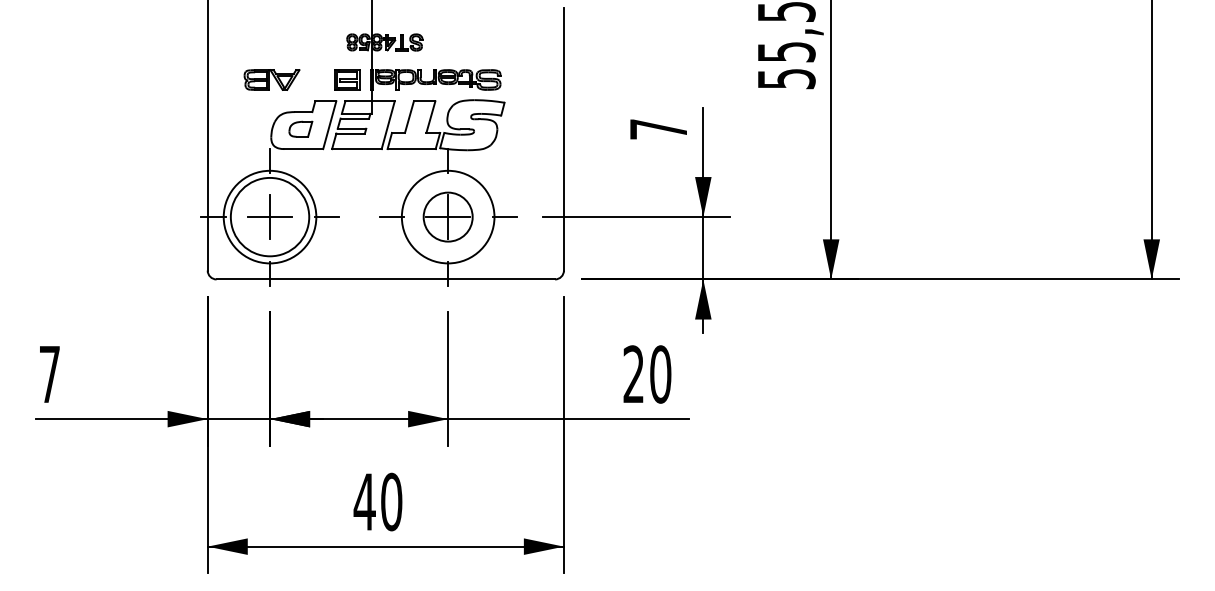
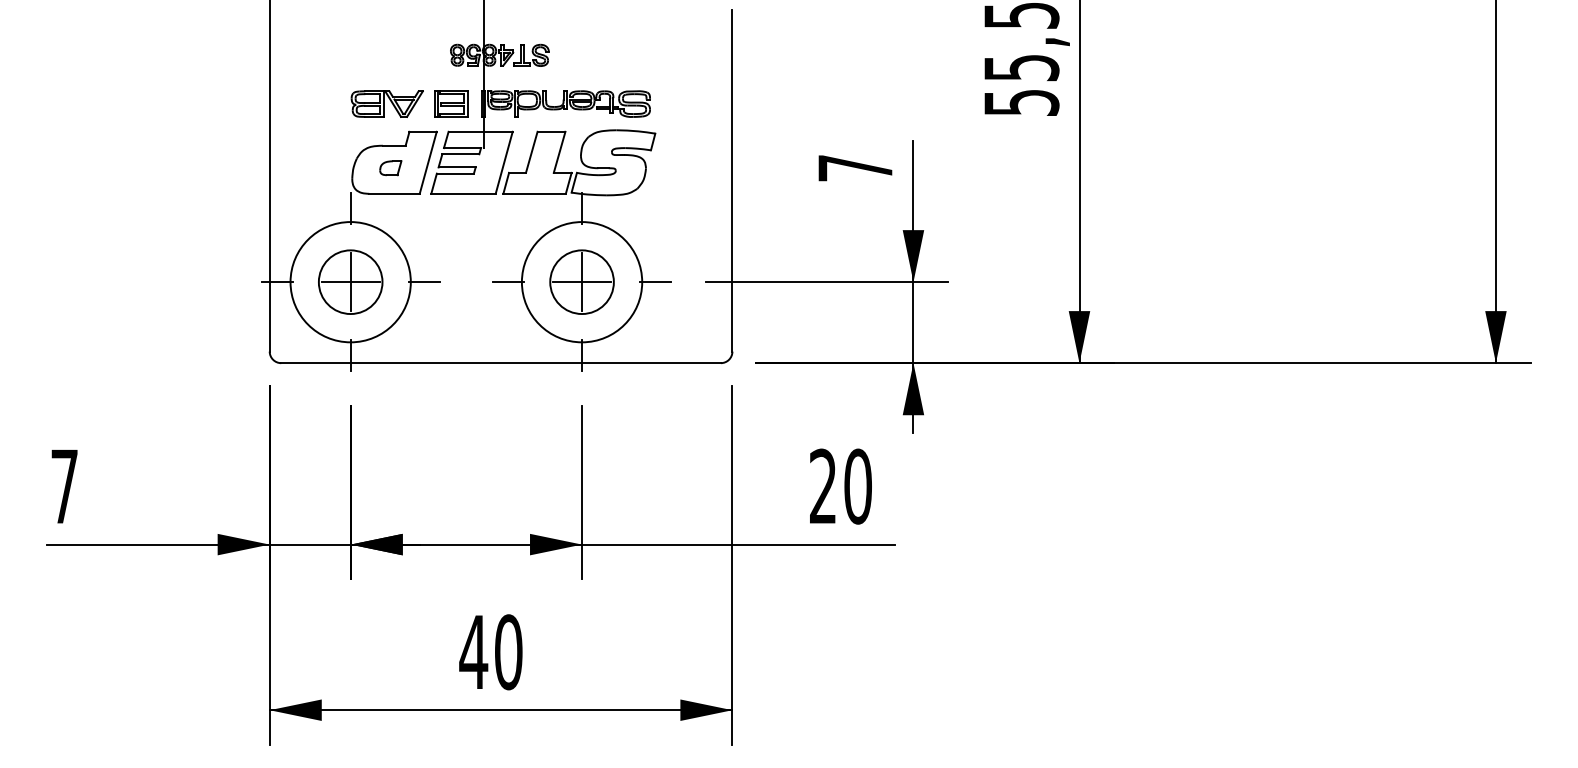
part: (271, 79) -> (386, 103), moved
part: (300, 129) -> (390, 168), size x0.71
circle: (269, 217) -> (350, 282), size x0.62

